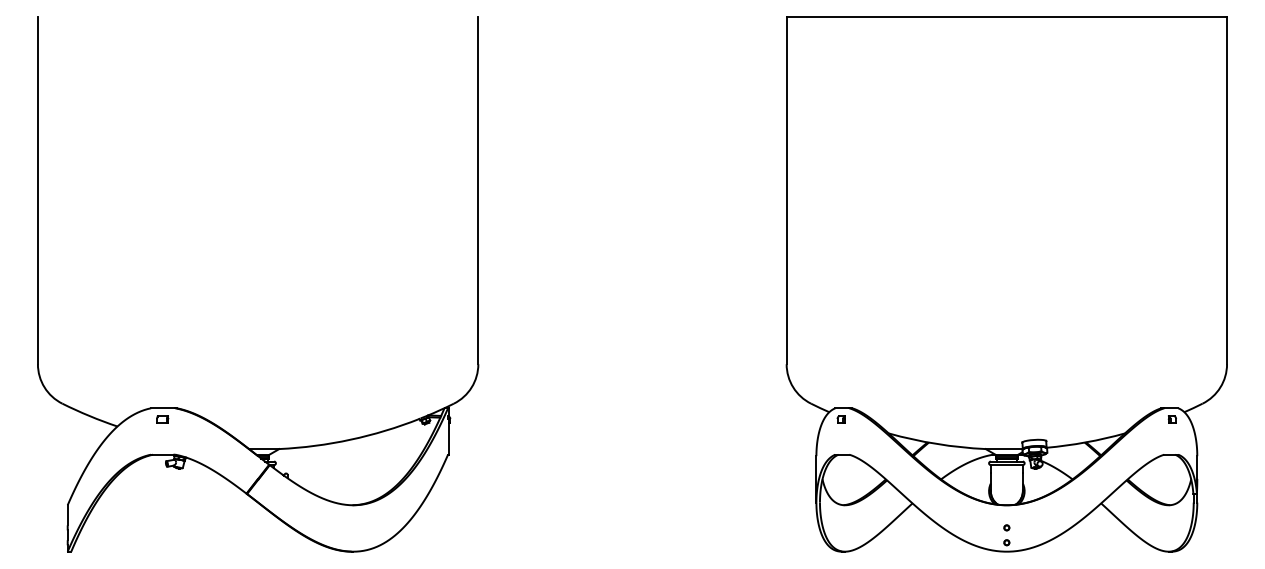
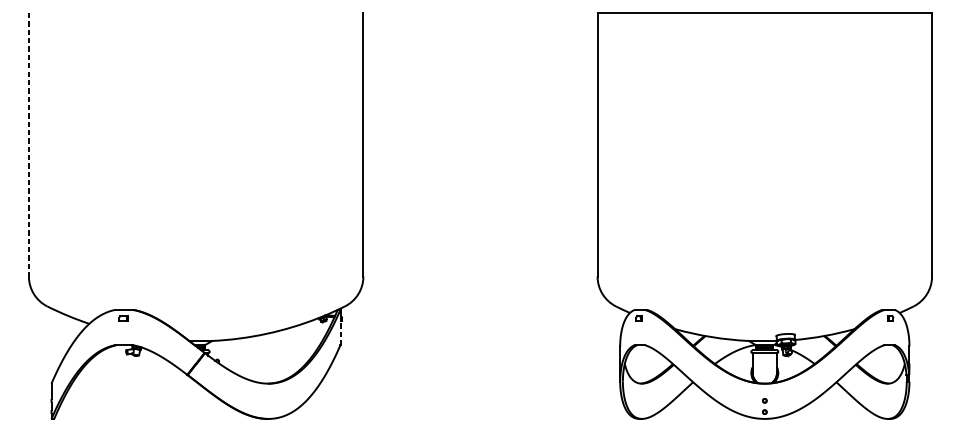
line: (37, 191) -> (28, 145), solid -> dashed
line: (448, 438) -> (340, 332), solid -> dashed

